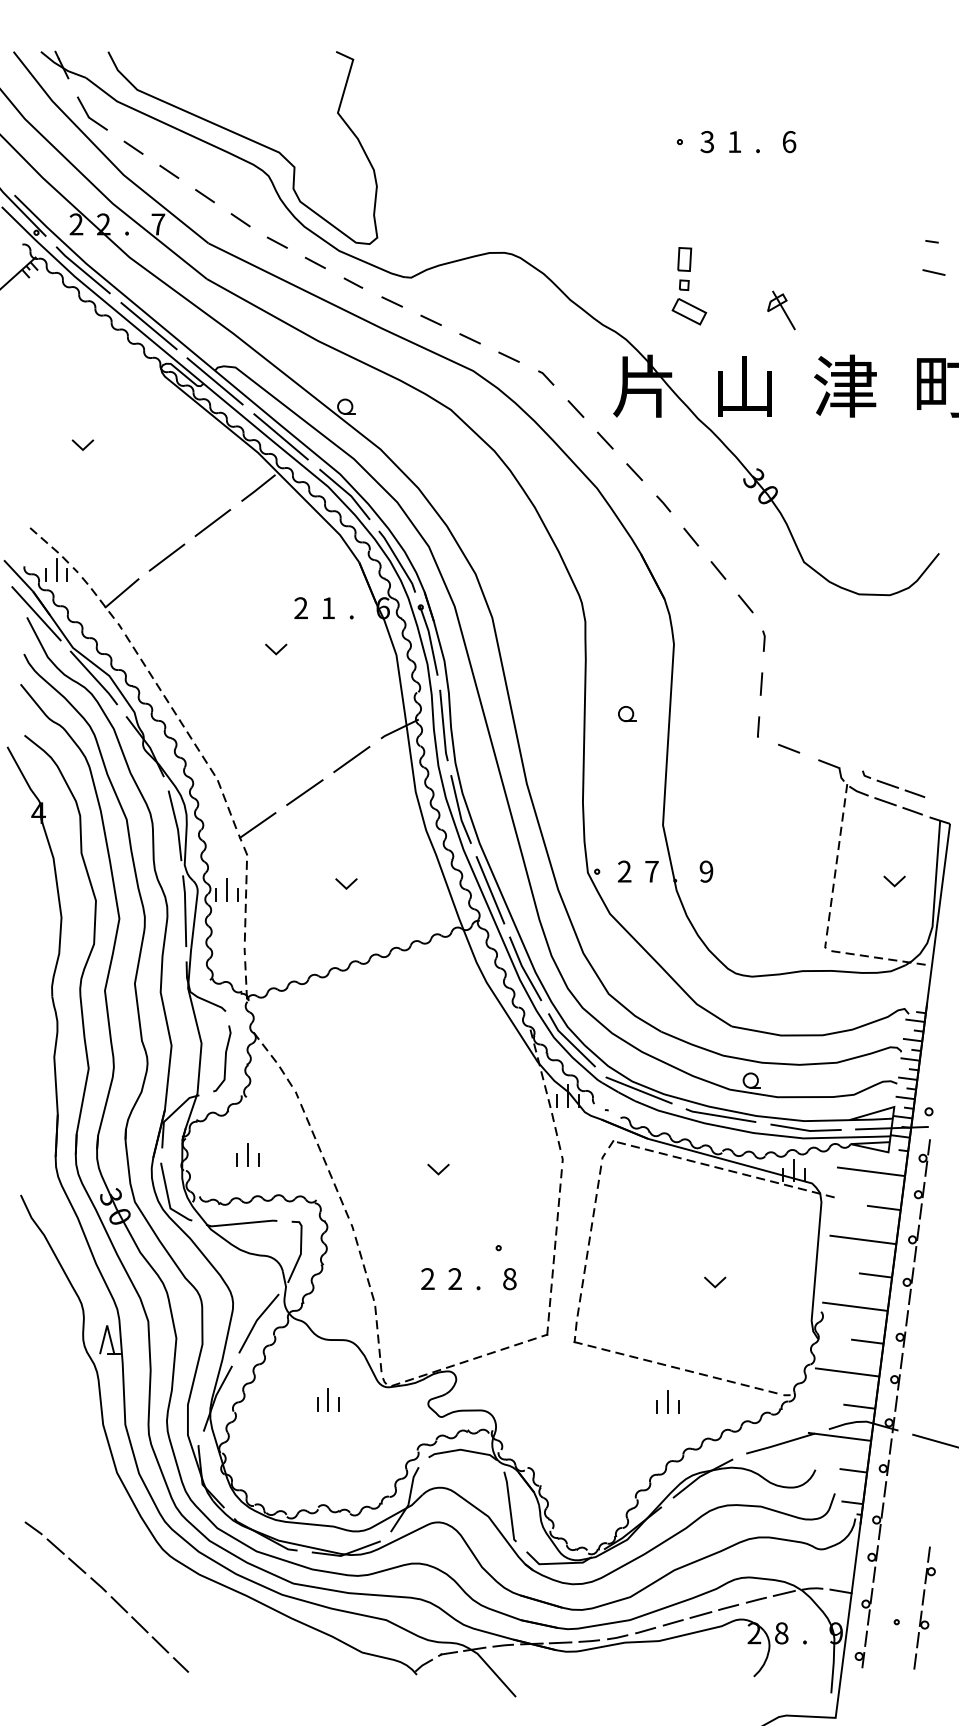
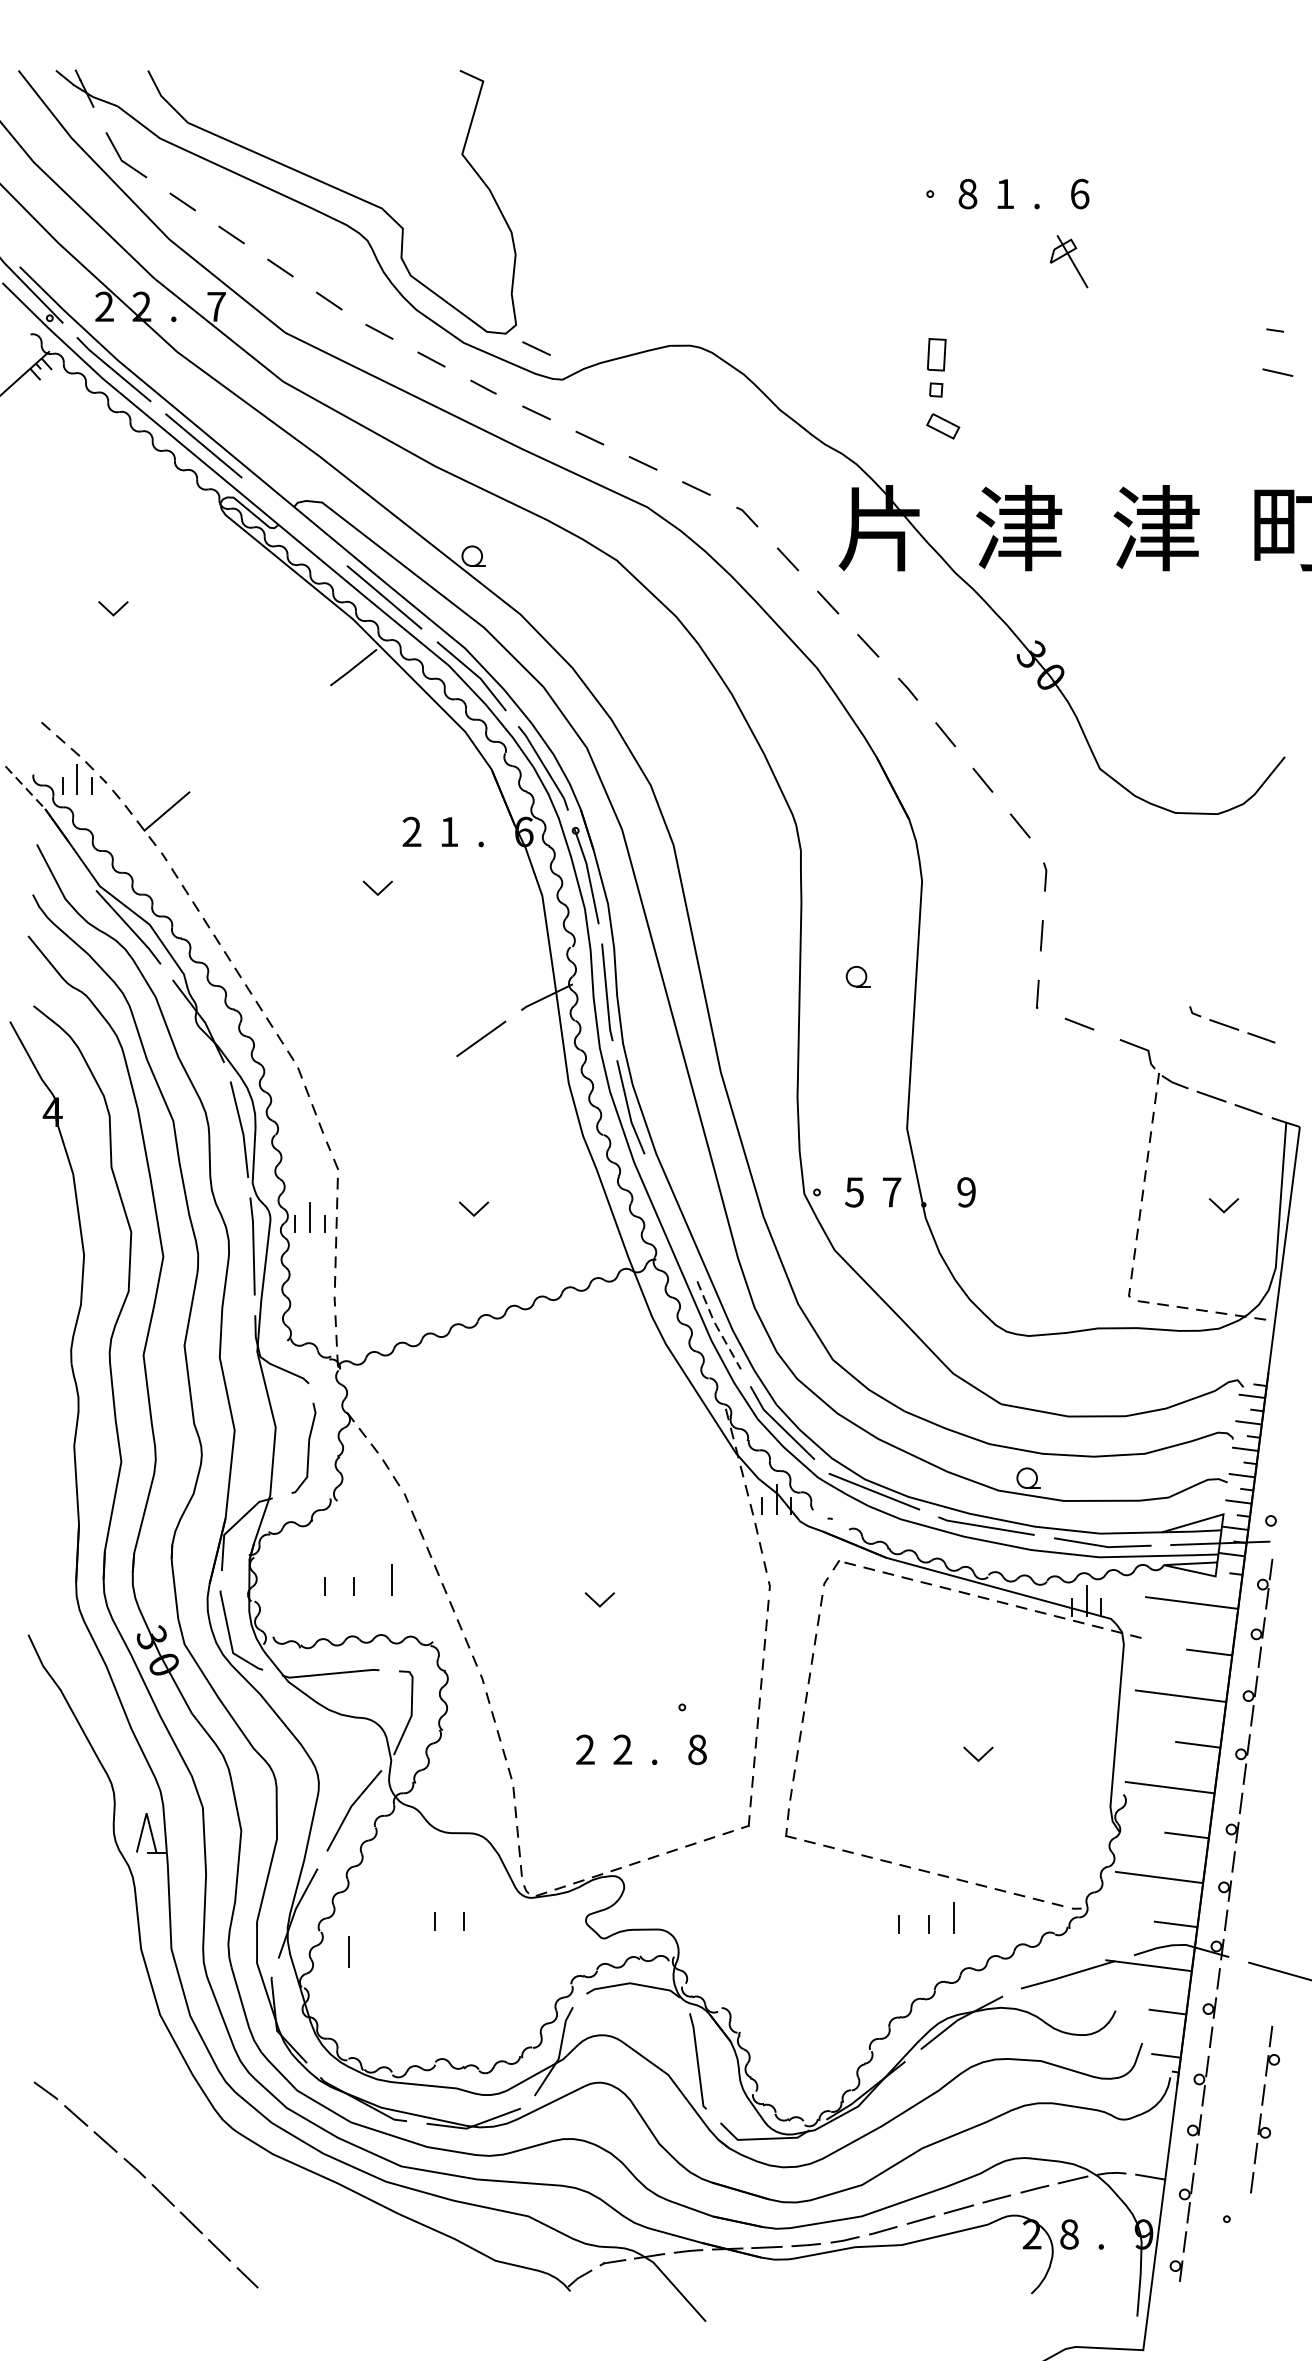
text: (707, 141) -> (967, 193), 3 -> 8
line: (391, 254) -> (535, 347), added
part: (781, 310) -> (1069, 261), moved
part: (689, 311) -> (943, 425), size x0.7
line: (214, 381) -> (293, 521), removed
text: (744, 385) -> (1018, 527), 山 -> 津
line: (212, 523) -> (290, 715), removed
line: (166, 557) -> (227, 762), removed
line: (18, 576) -> (25, 788), solid -> dashed
line: (36, 613) -> (49, 839), removed
part: (893, 783) -> (1232, 1023), moved
line: (304, 792) -> (416, 1084), removed
line: (257, 825) -> (352, 1129), removed
text: (624, 871) -> (854, 1192), 2 -> 5
line: (490, 890) -> (671, 1218), removed
line: (523, 969) -> (716, 1326), solid -> dashed
line: (247, 1154) -> (390, 1579), moved
line: (327, 1399) -> (348, 1951), moved
line: (667, 1401) -> (952, 1917), moved
part: (924, 1607) -> (1264, 2108), moved

